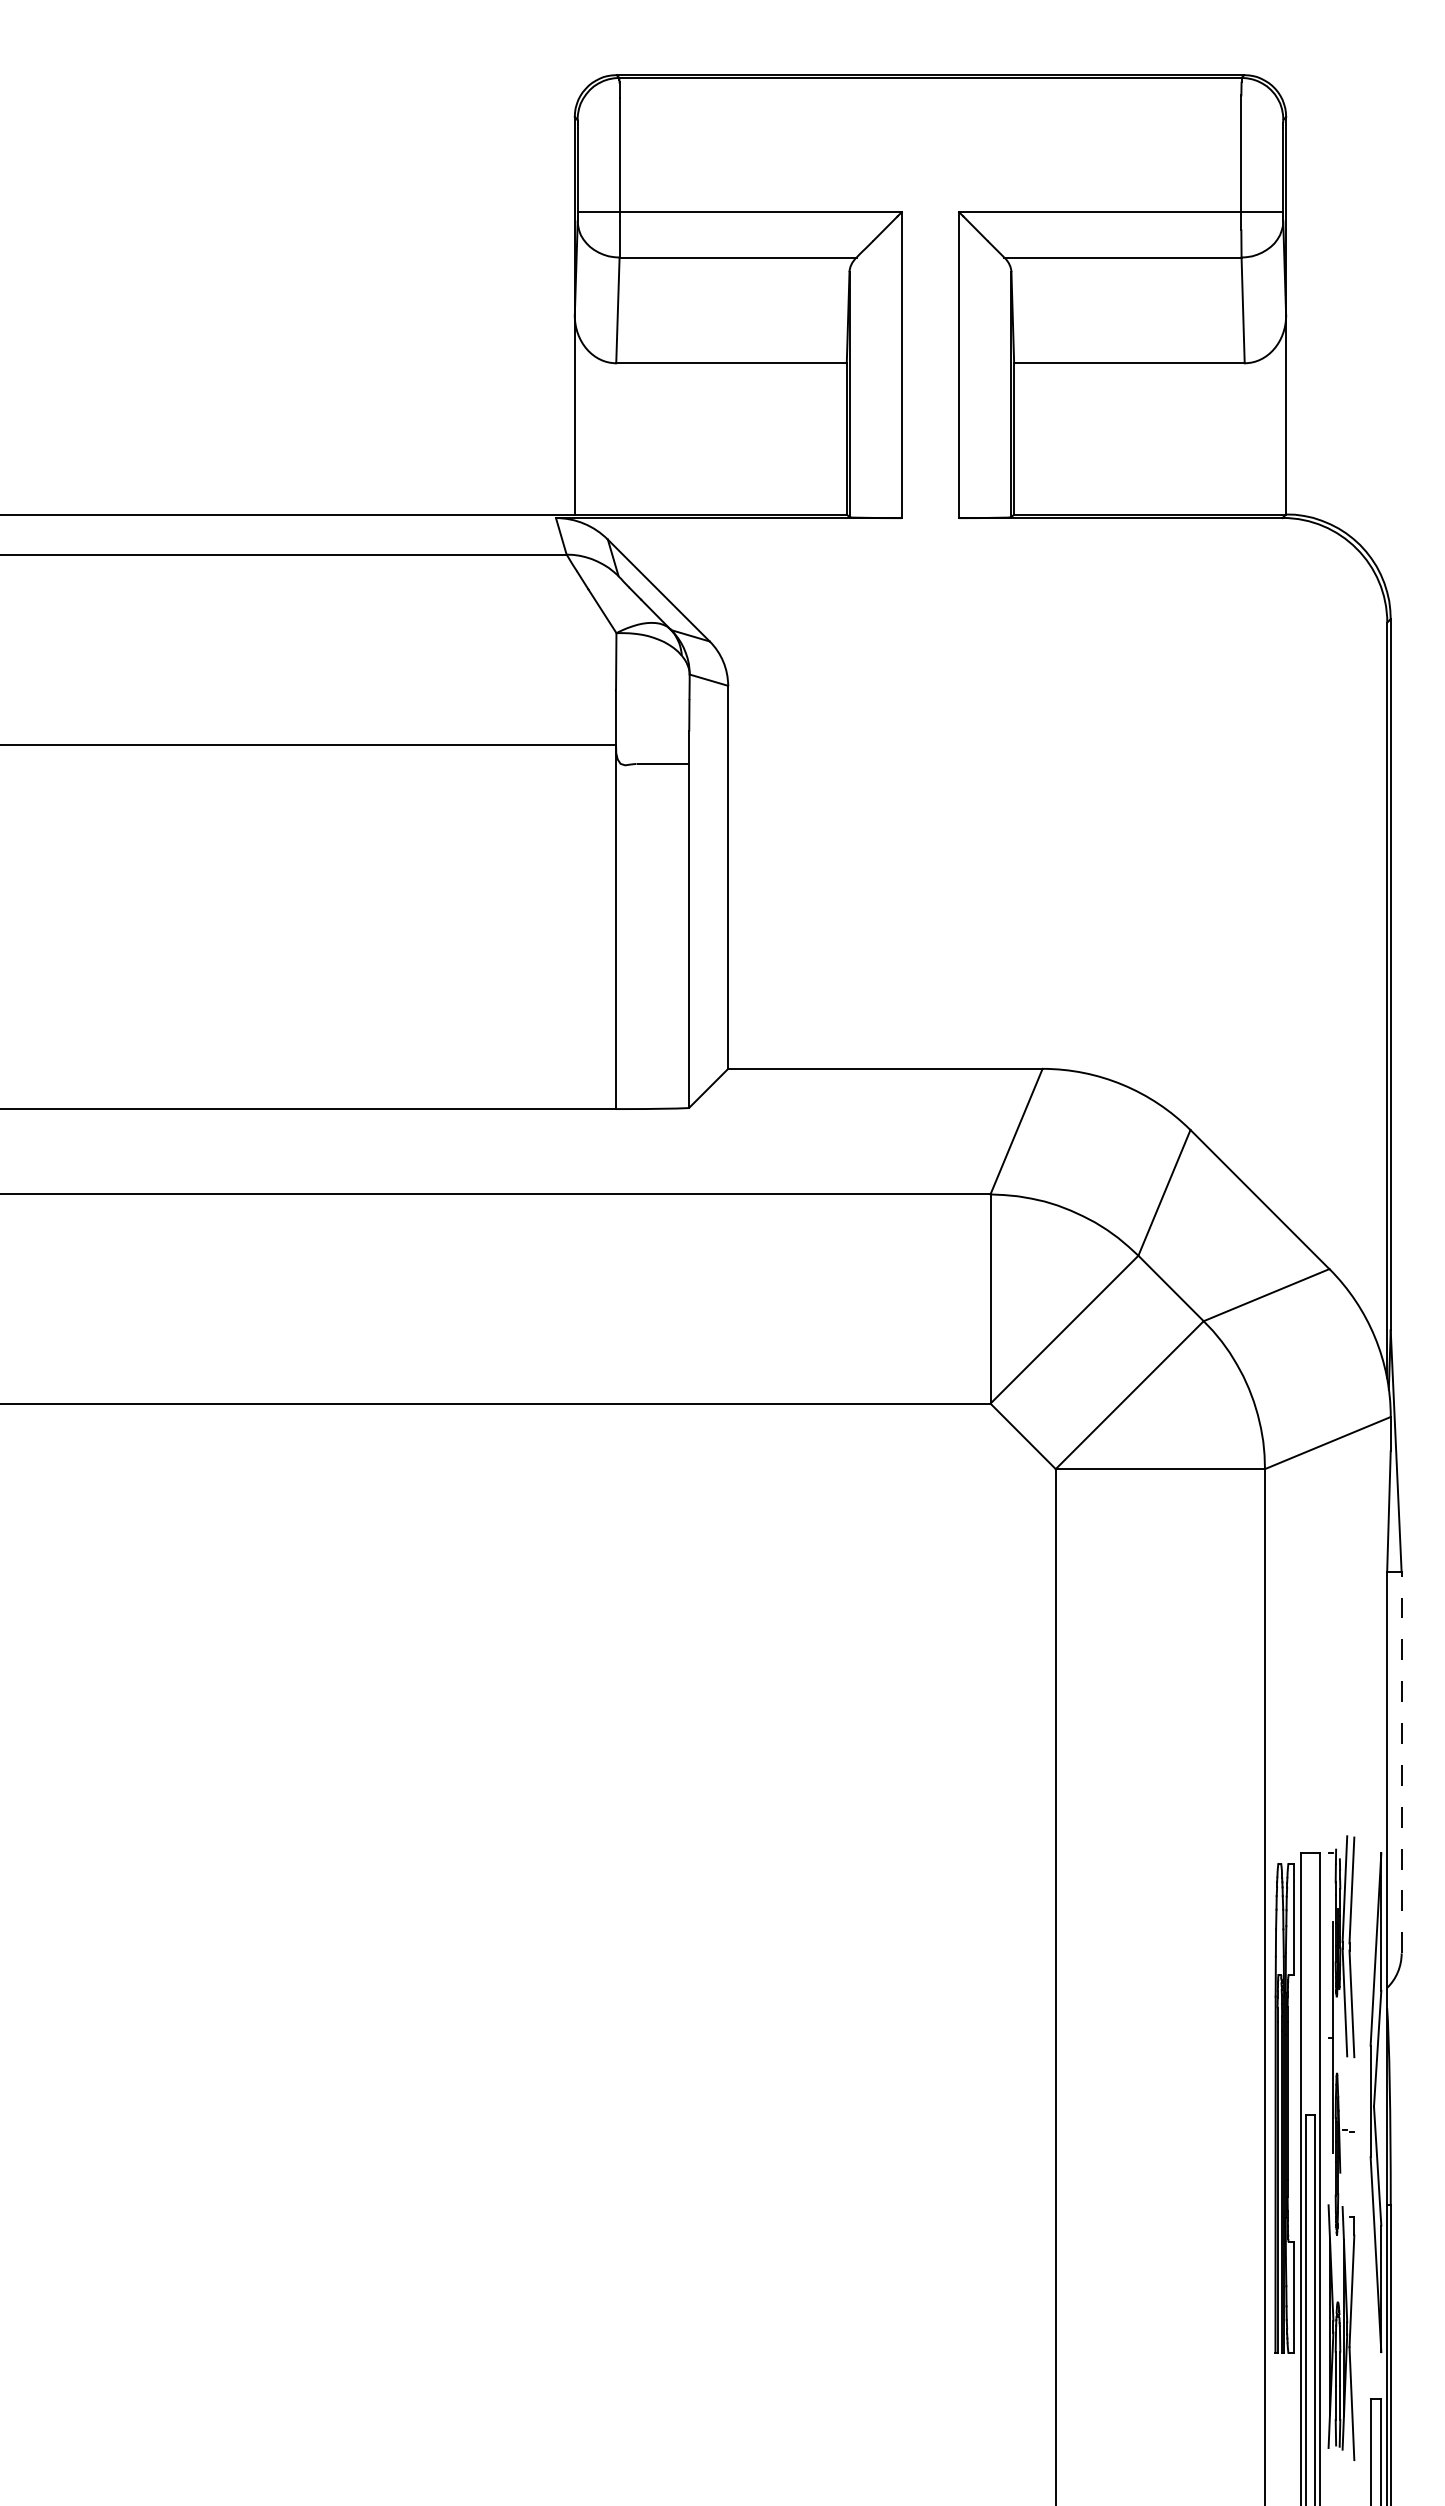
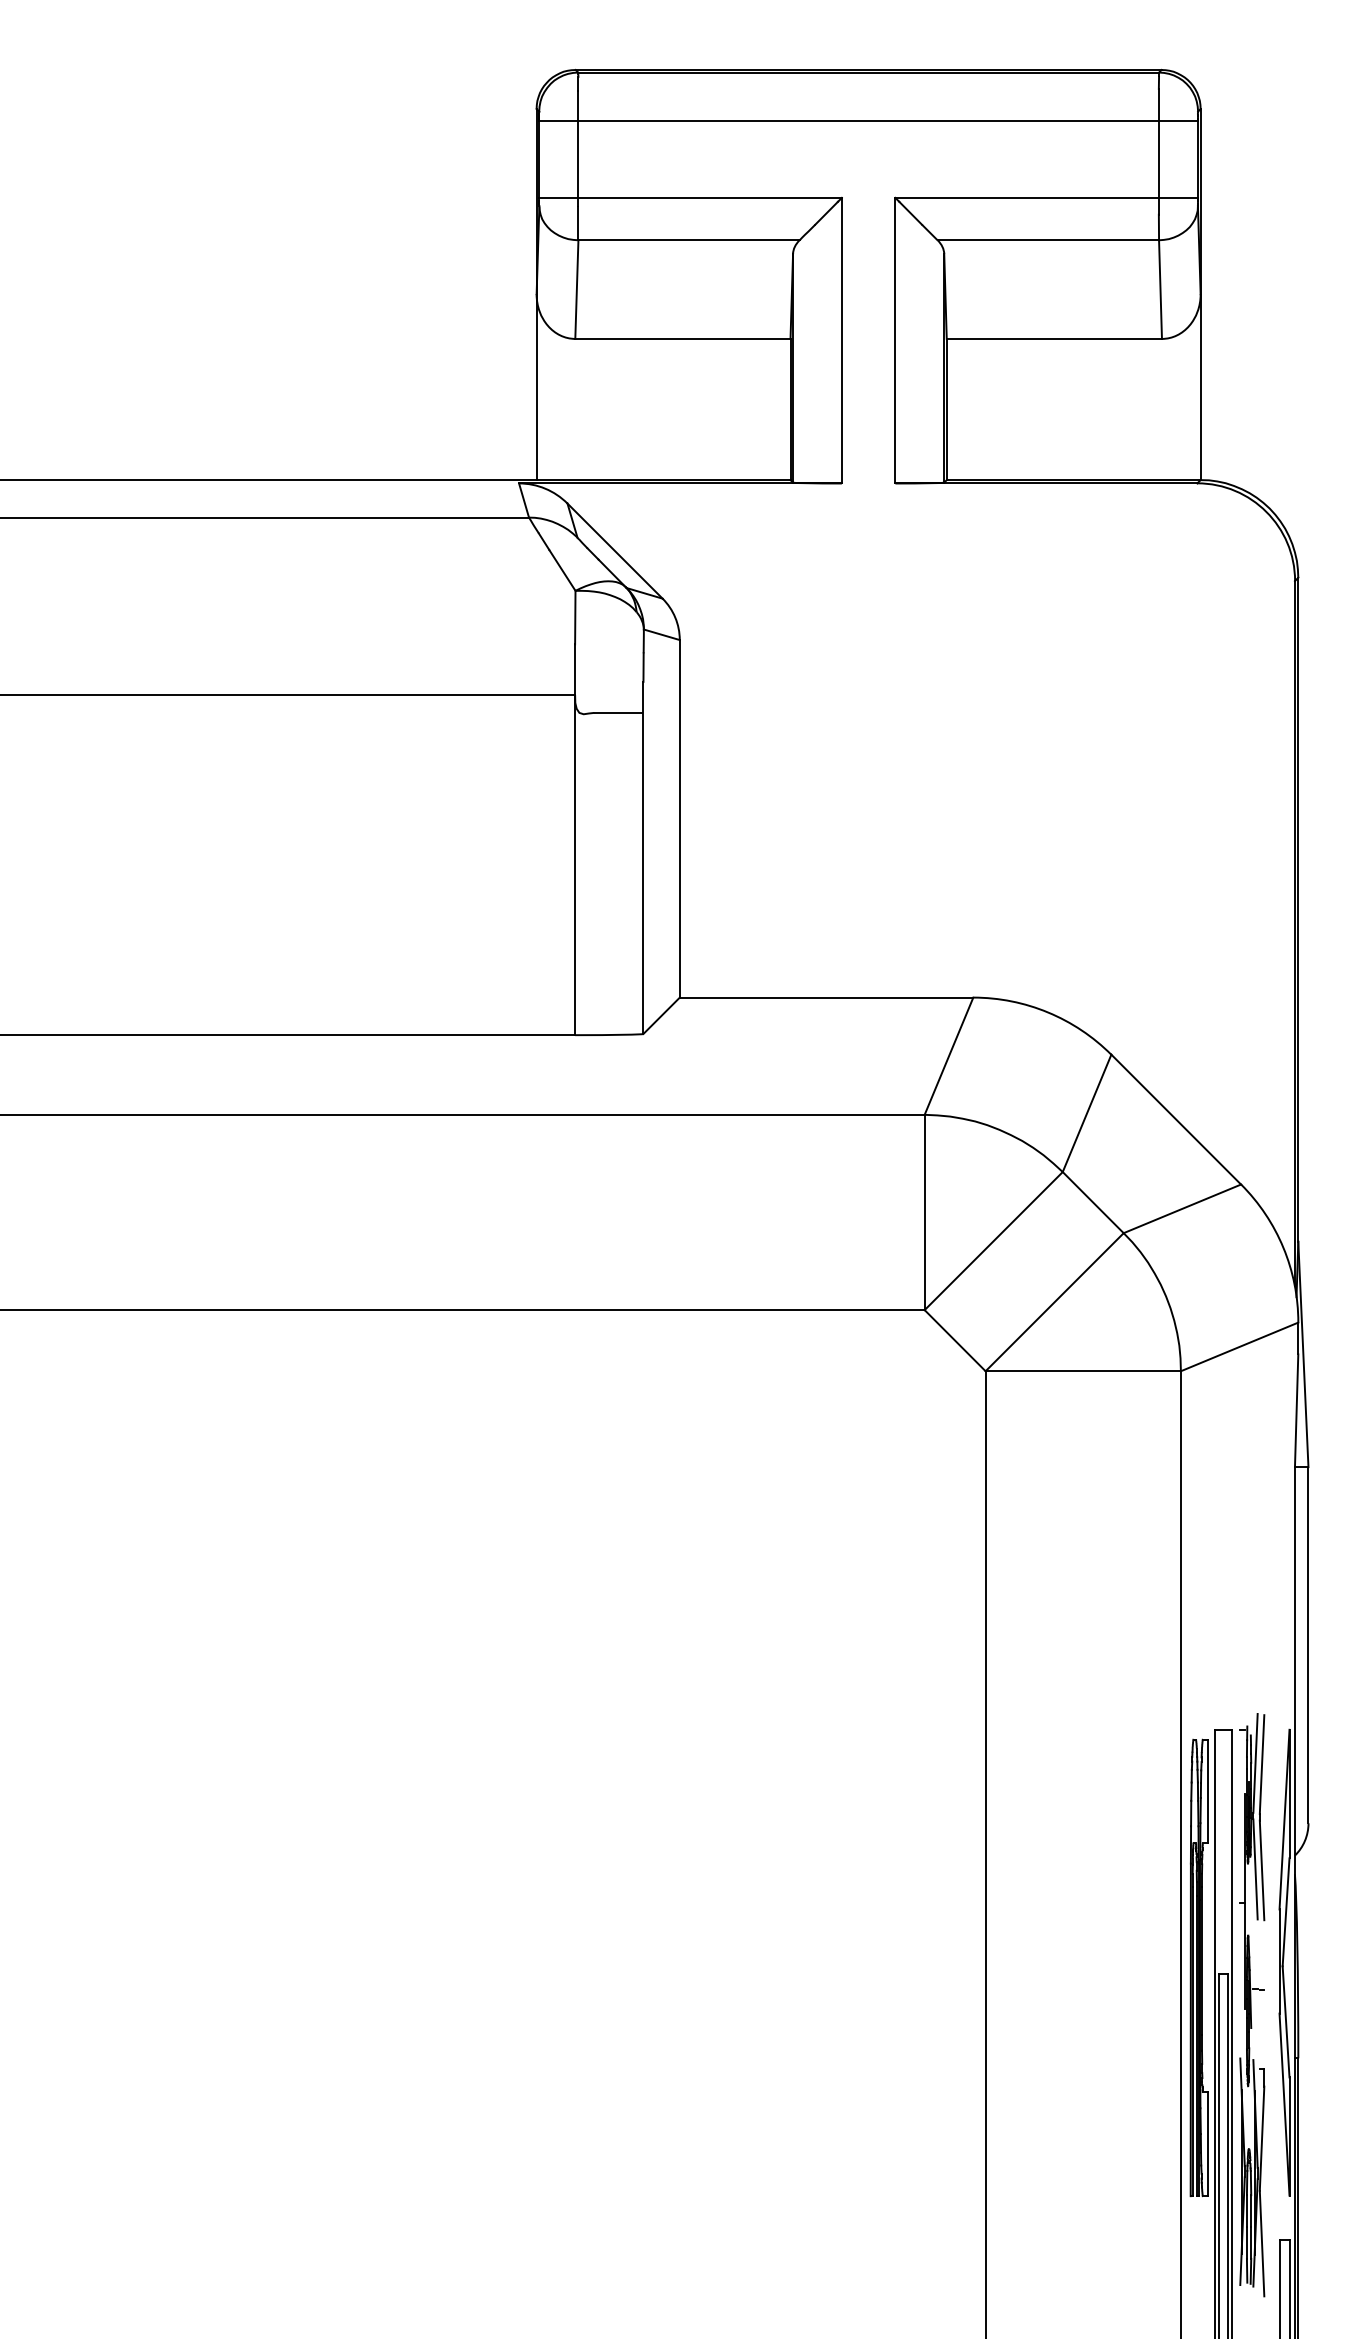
line: (930, 130) -> (868, 121), added
line: (1401, 1762) -> (1308, 1645), dashed -> solid

